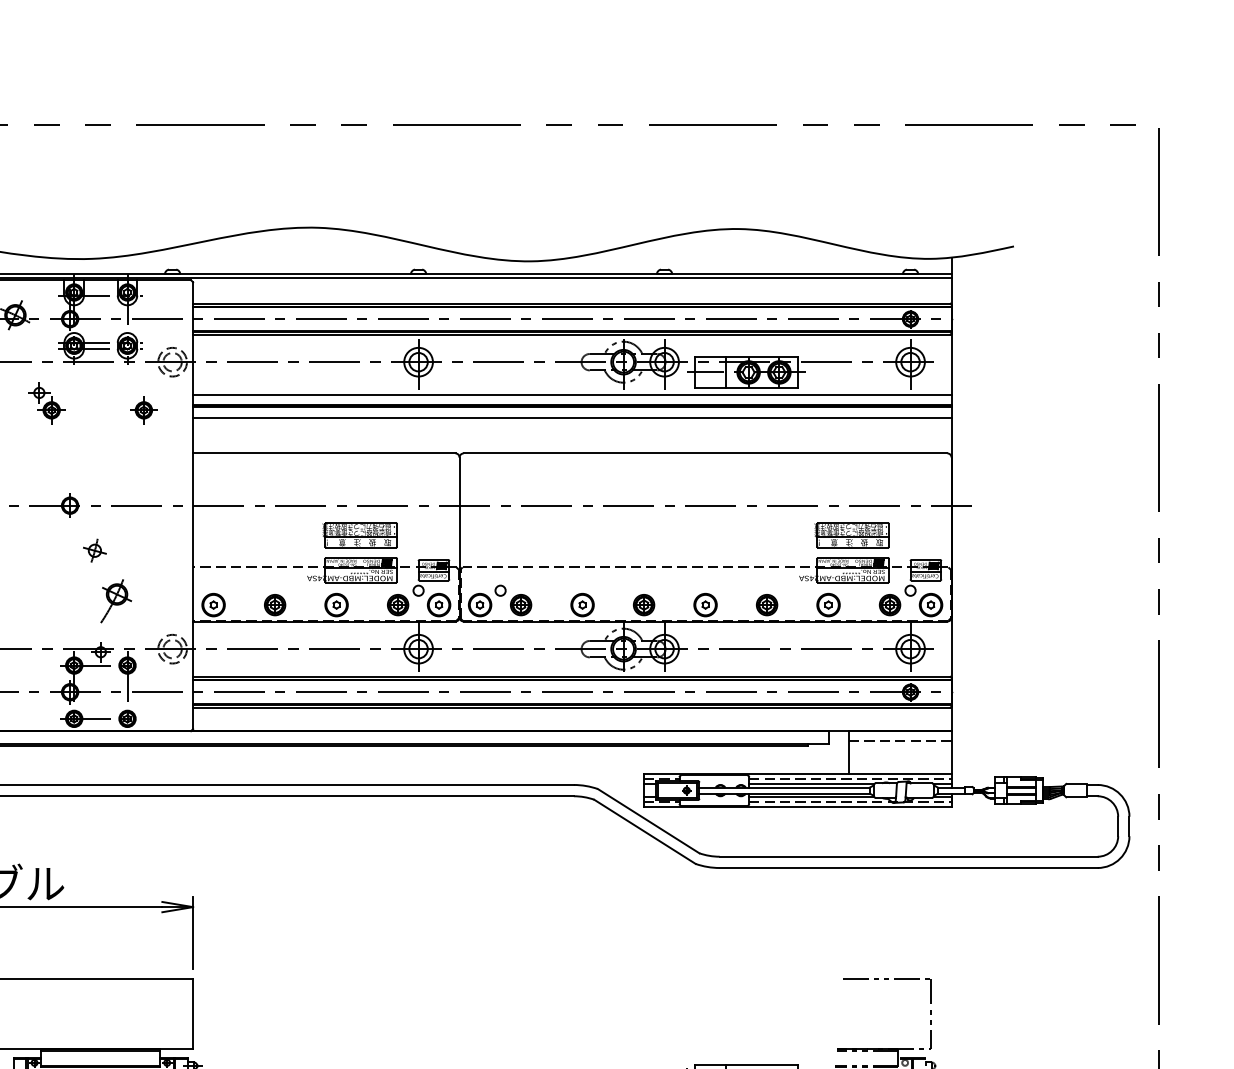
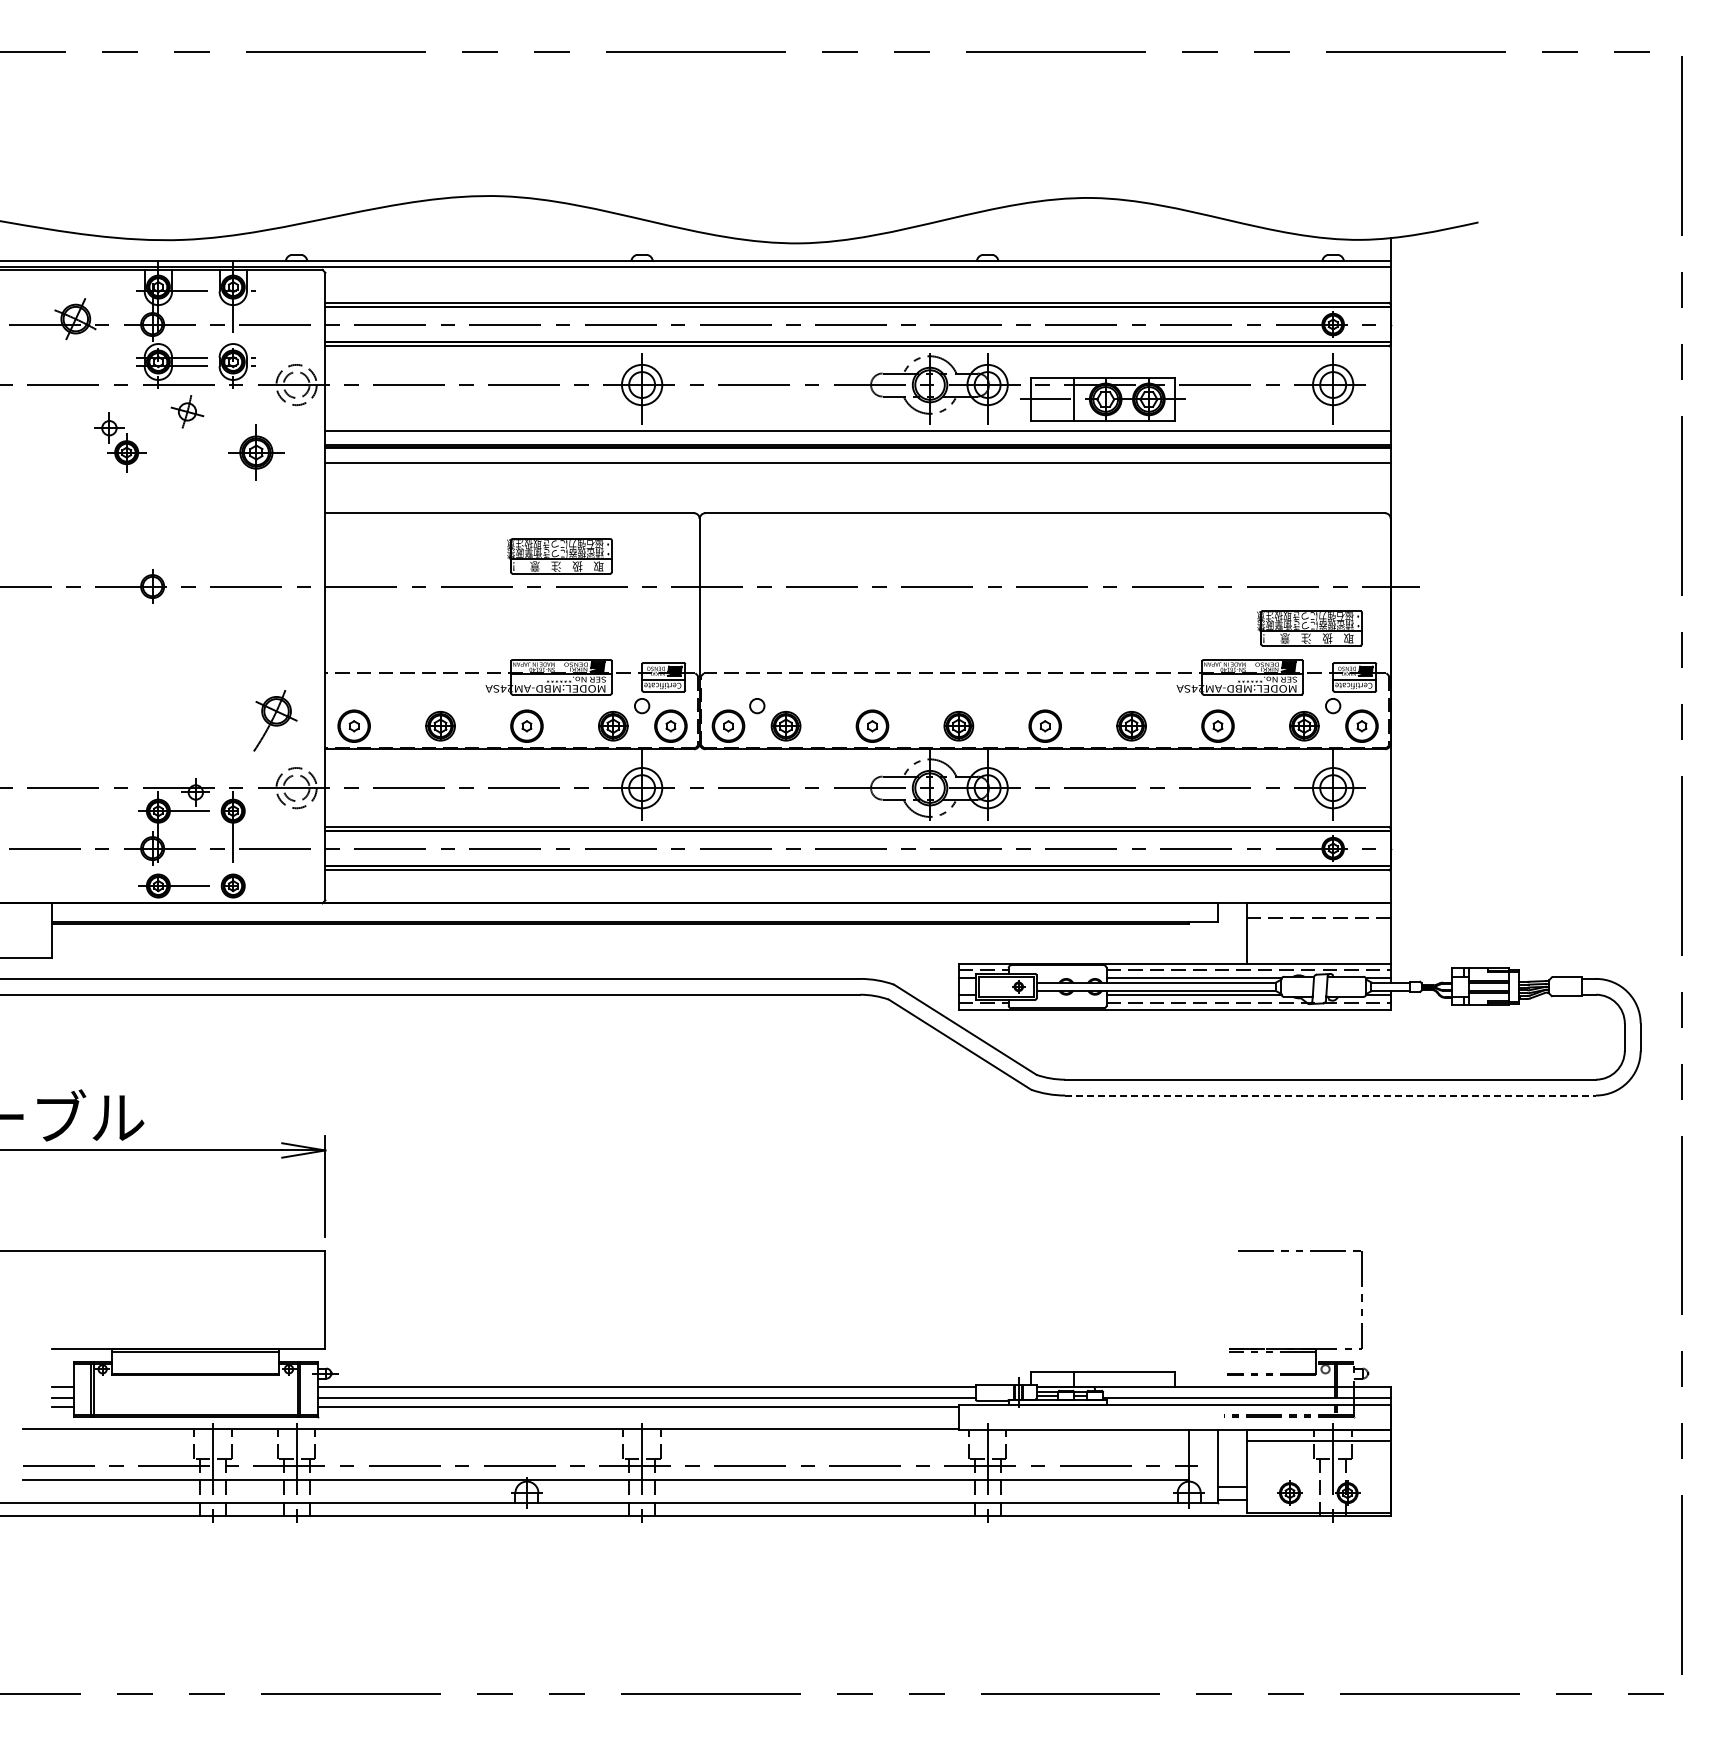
part: (143, 410) -> (255, 452), size x1.4
part: (359, 535) -> (559, 556), moved
part: (851, 535) -> (1309, 628), moved
part: (94, 550) -> (187, 411), moved
part: (116, 601) -> (275, 720), moved
line: (909, 867) -> (1331, 1095), solid -> dashed

